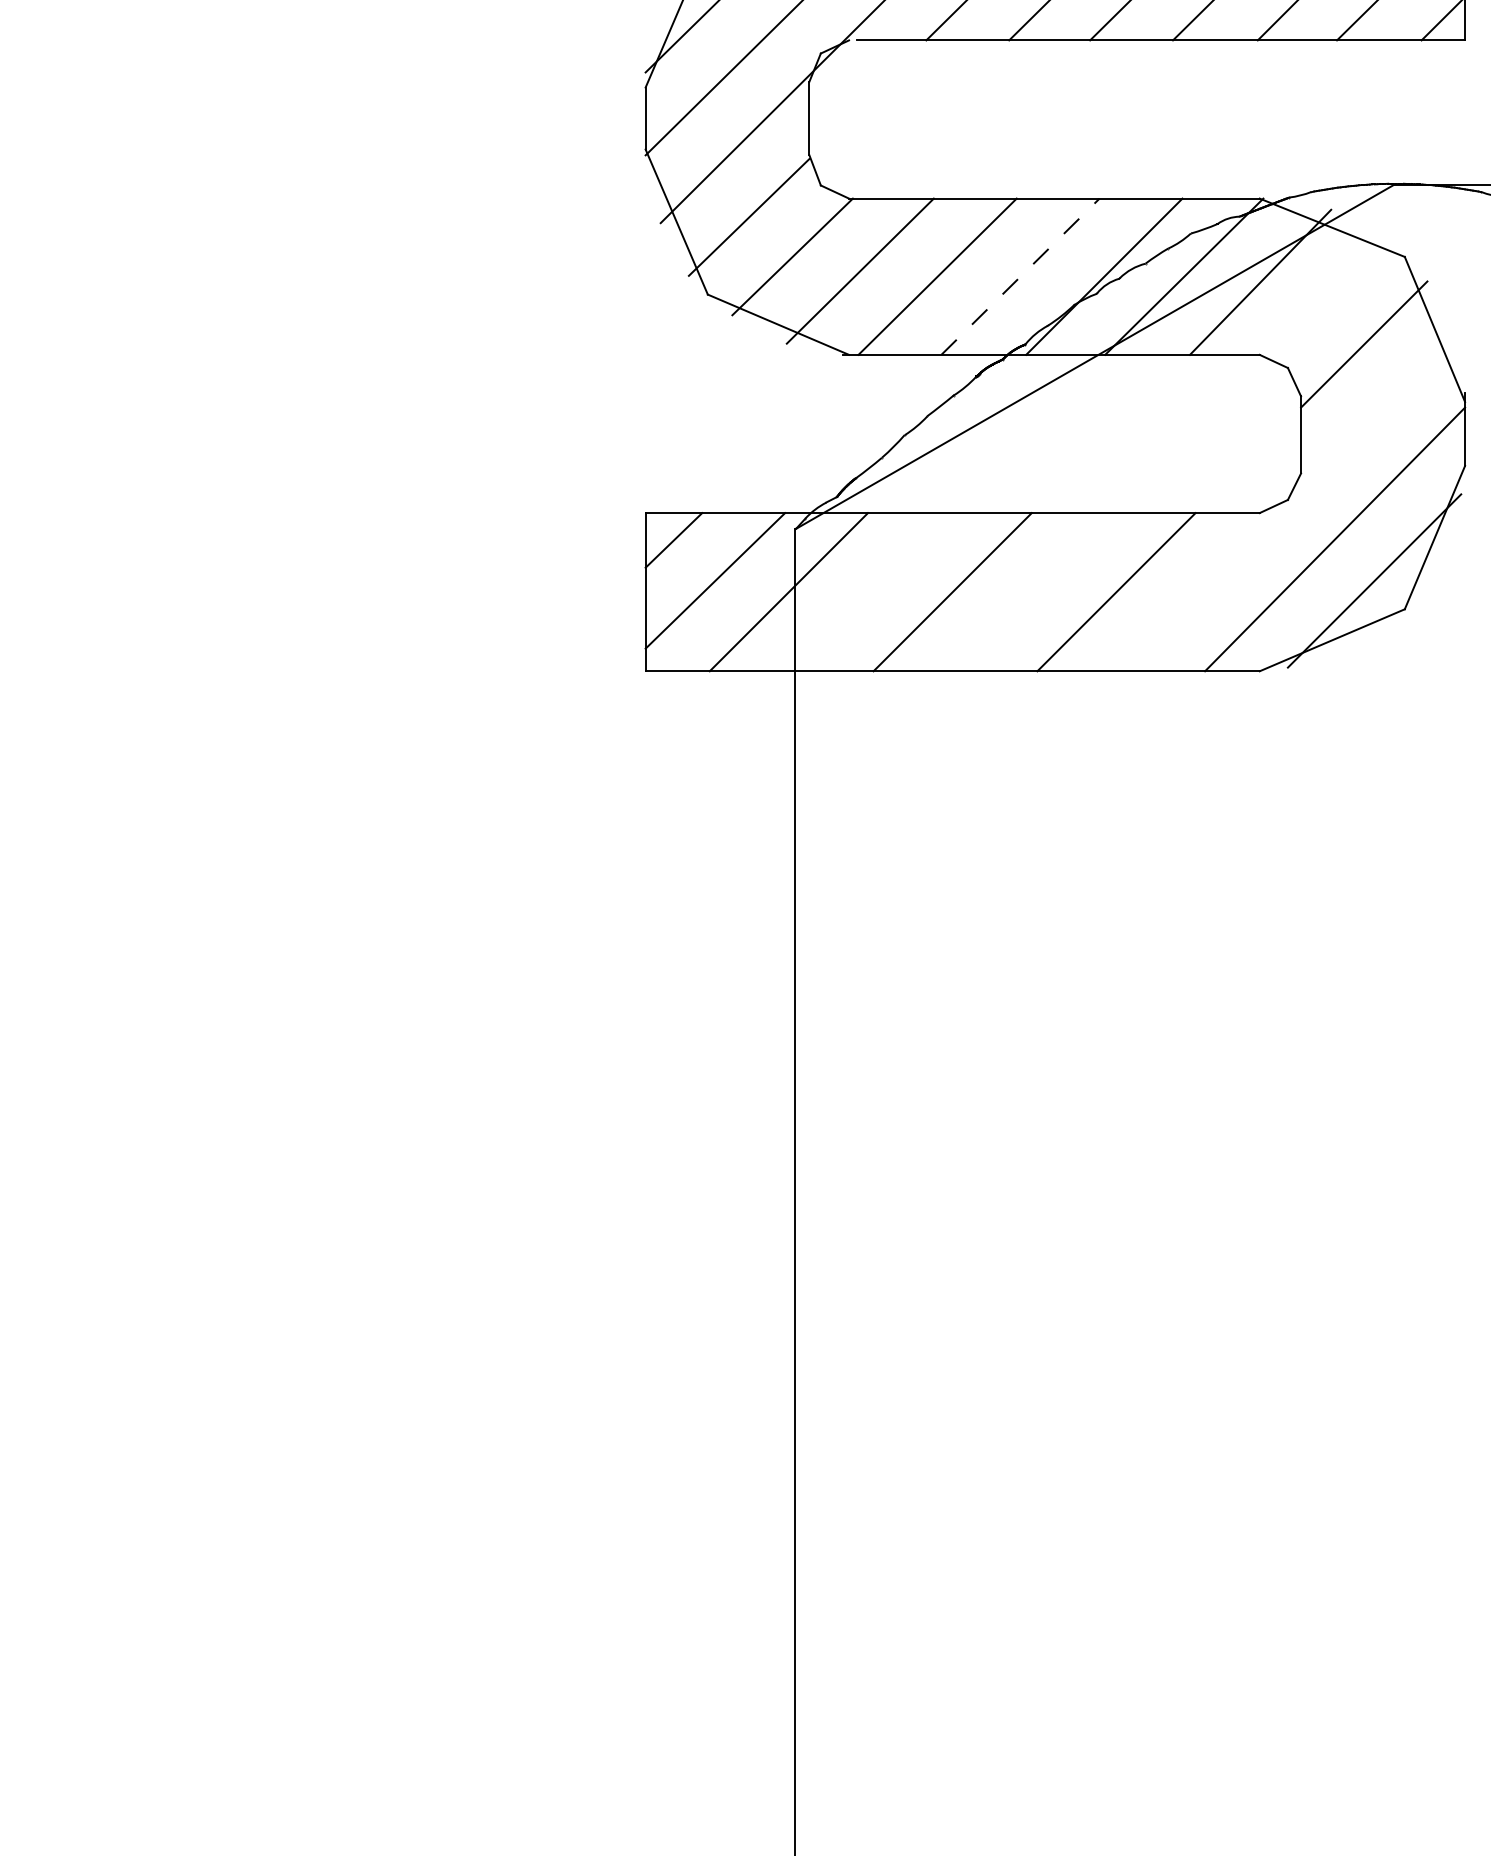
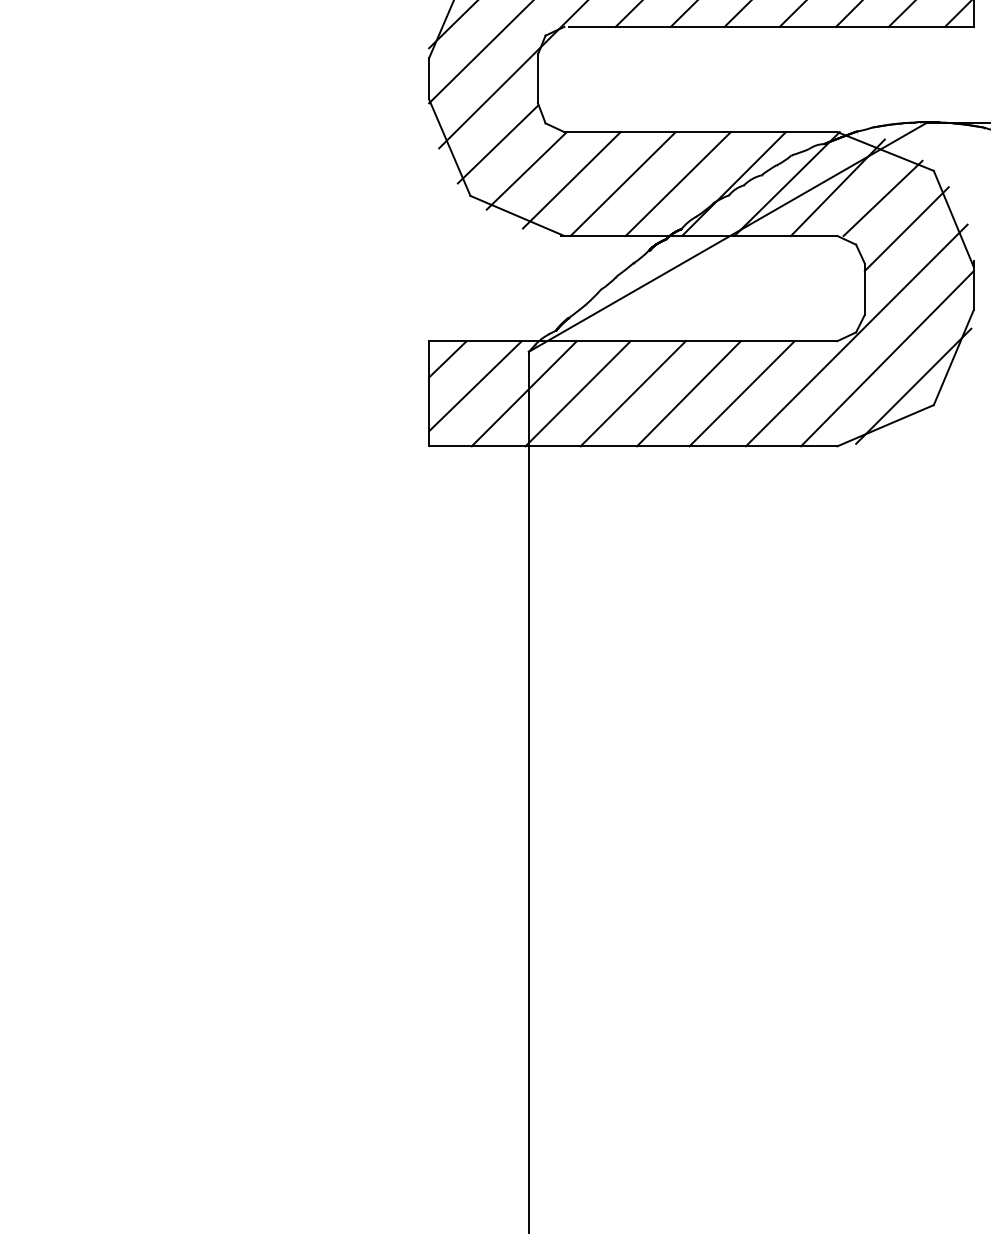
line: (1020, 277) -> (678, 184), dashed -> solid
line: (1327, 296) -> (882, 197), added
line: (1288, 504) -> (856, 335), added
line: (868, 591) -> (577, 393), added
line: (1035, 591) -> (688, 393), added

